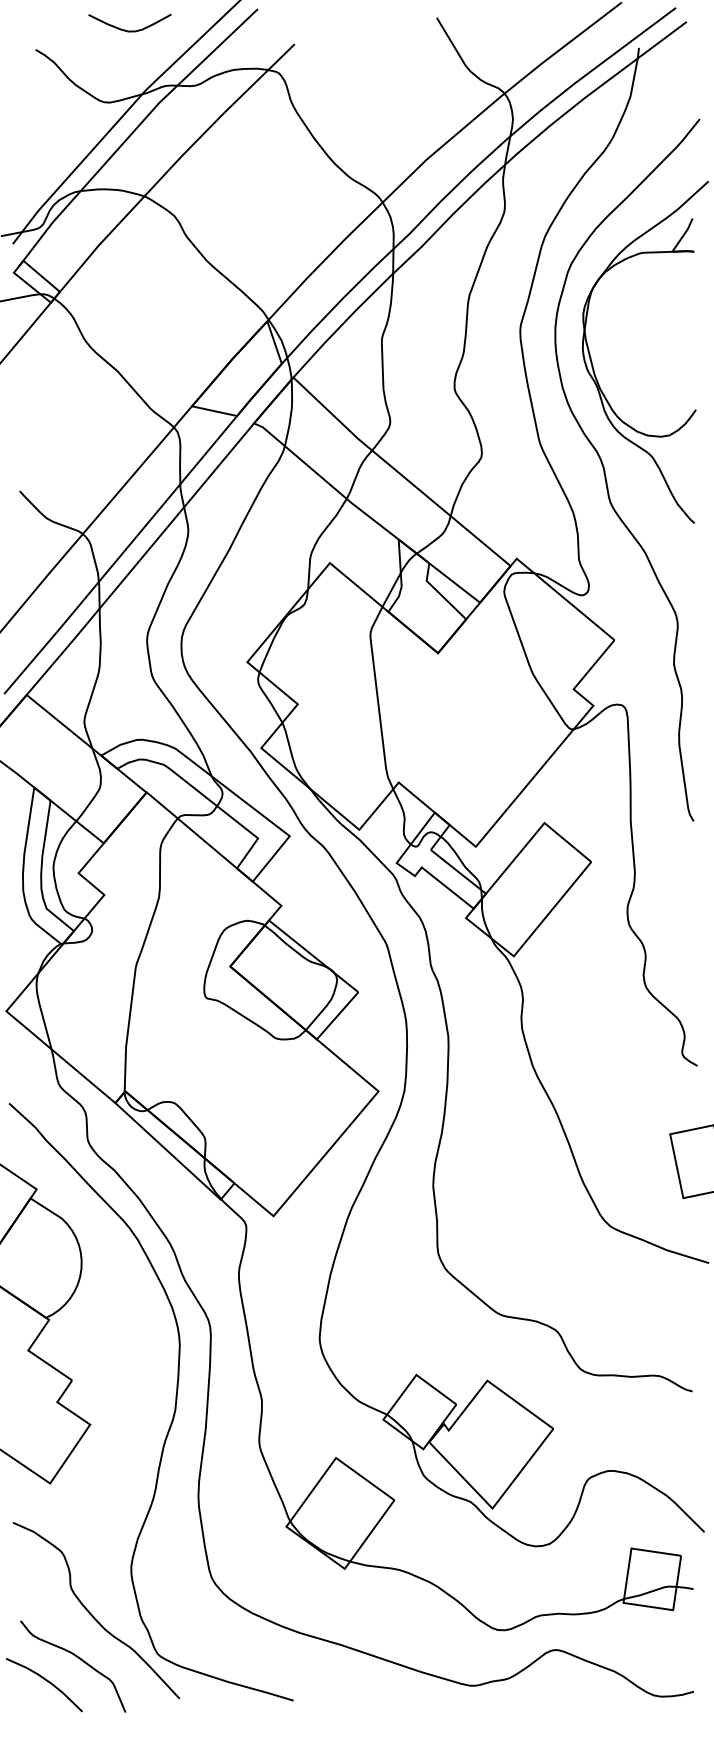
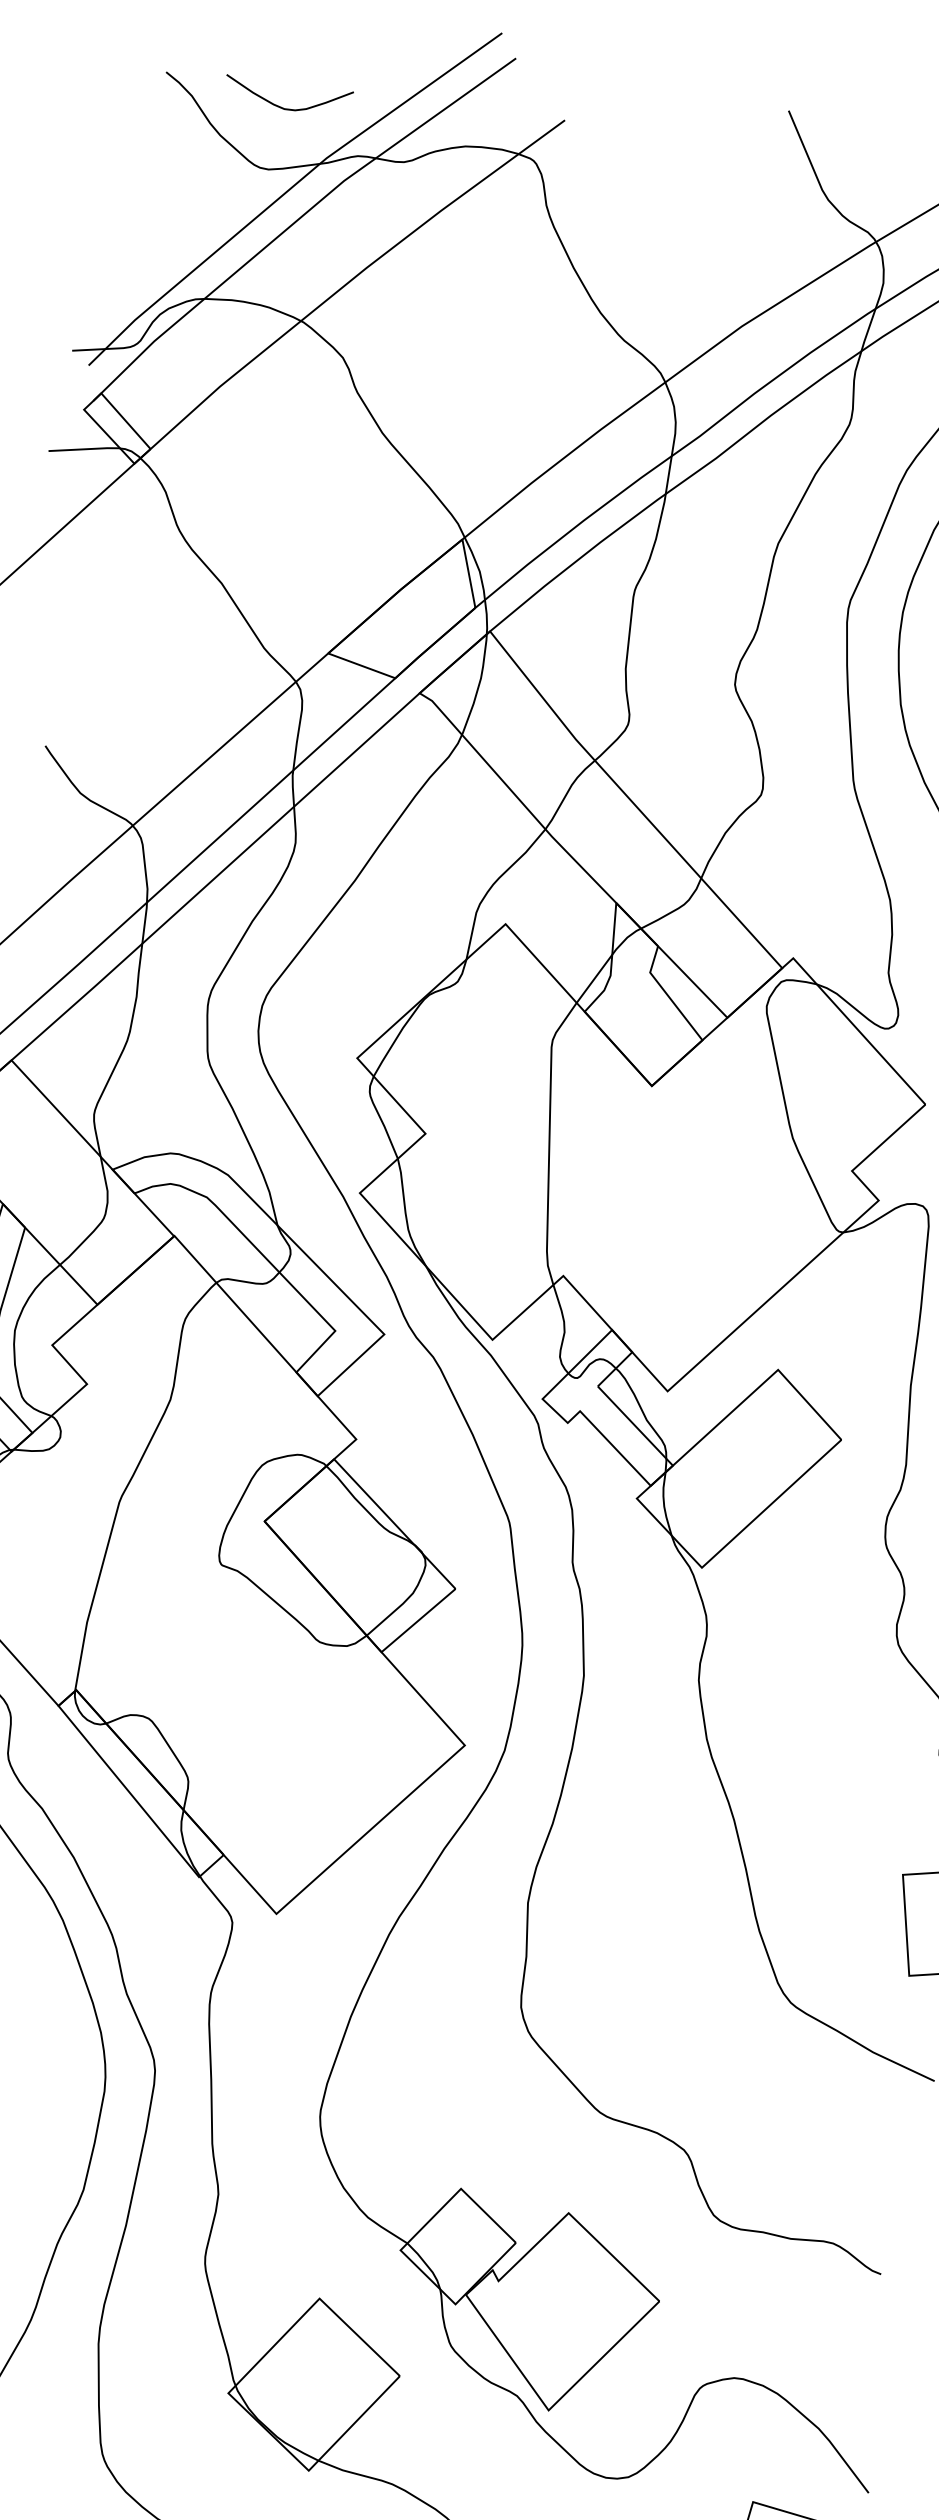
curve: (129, 30) -> (286, 107), moved

